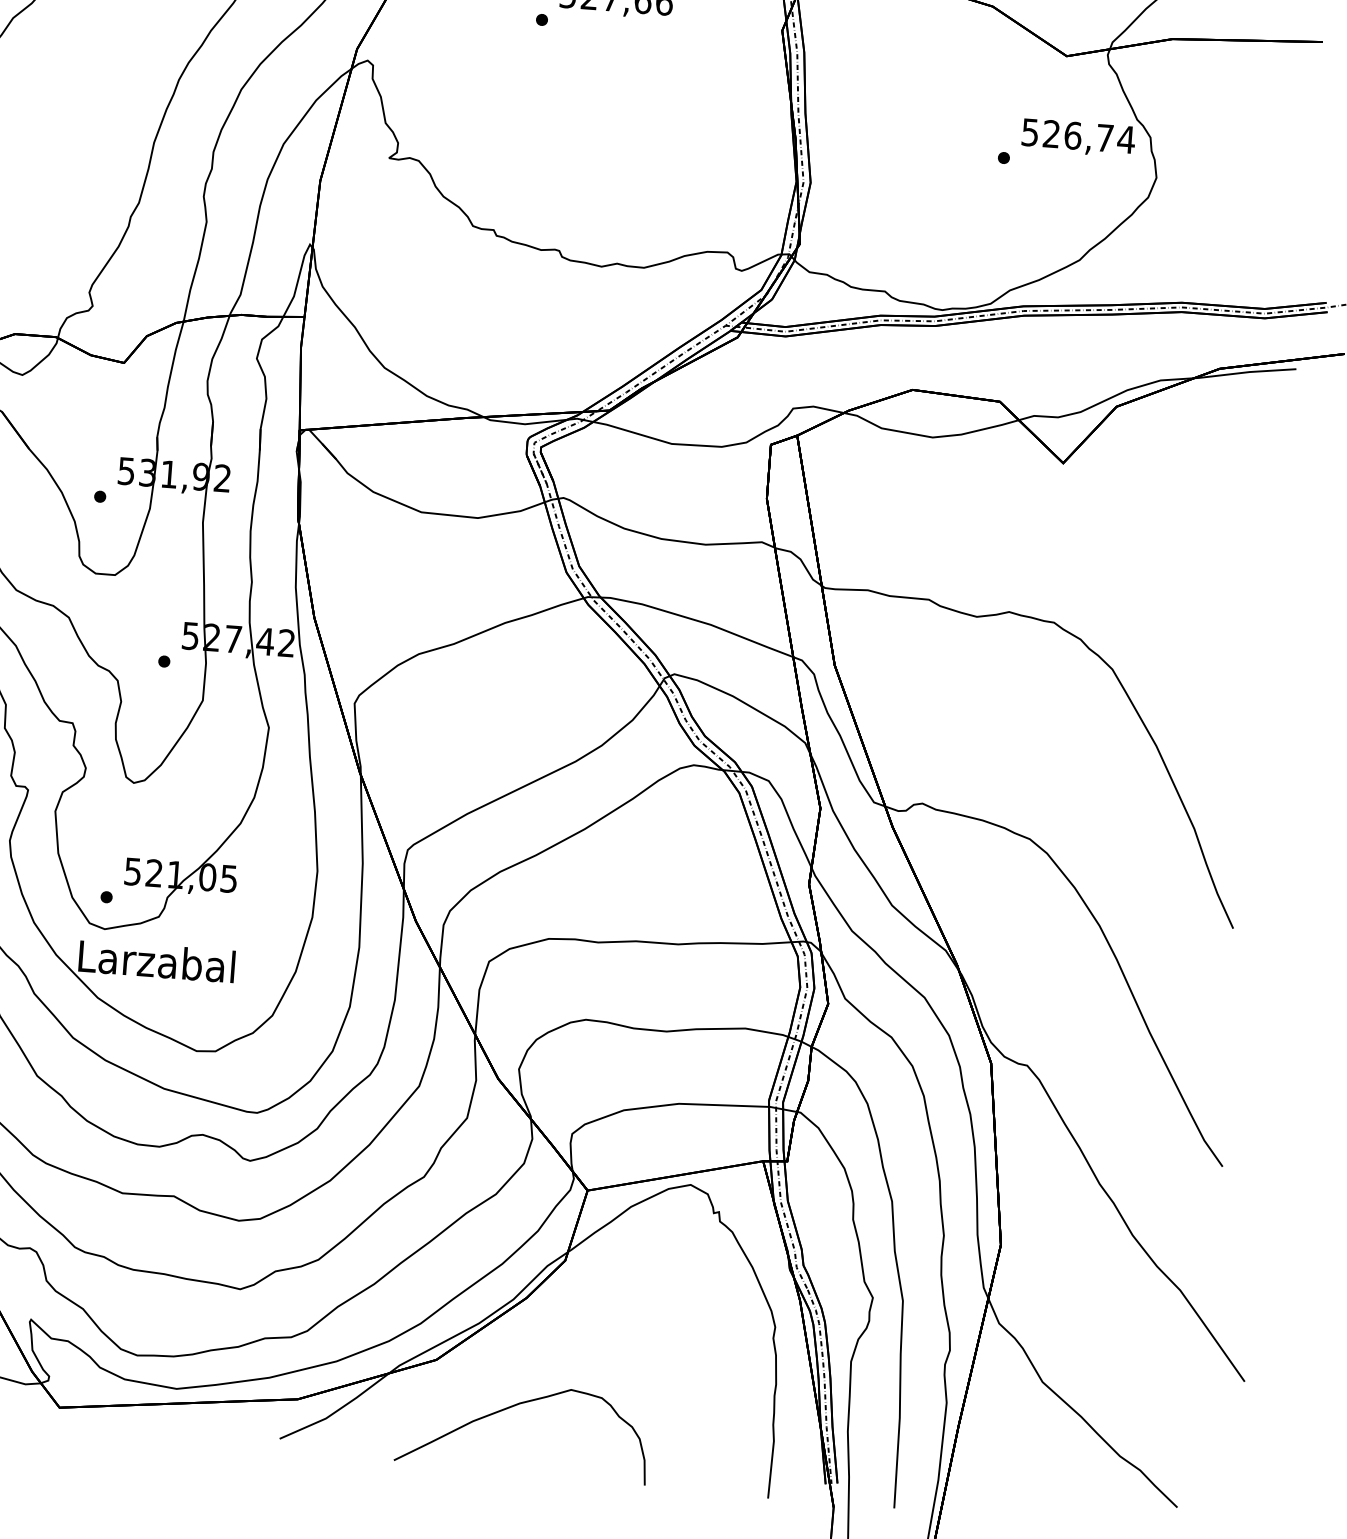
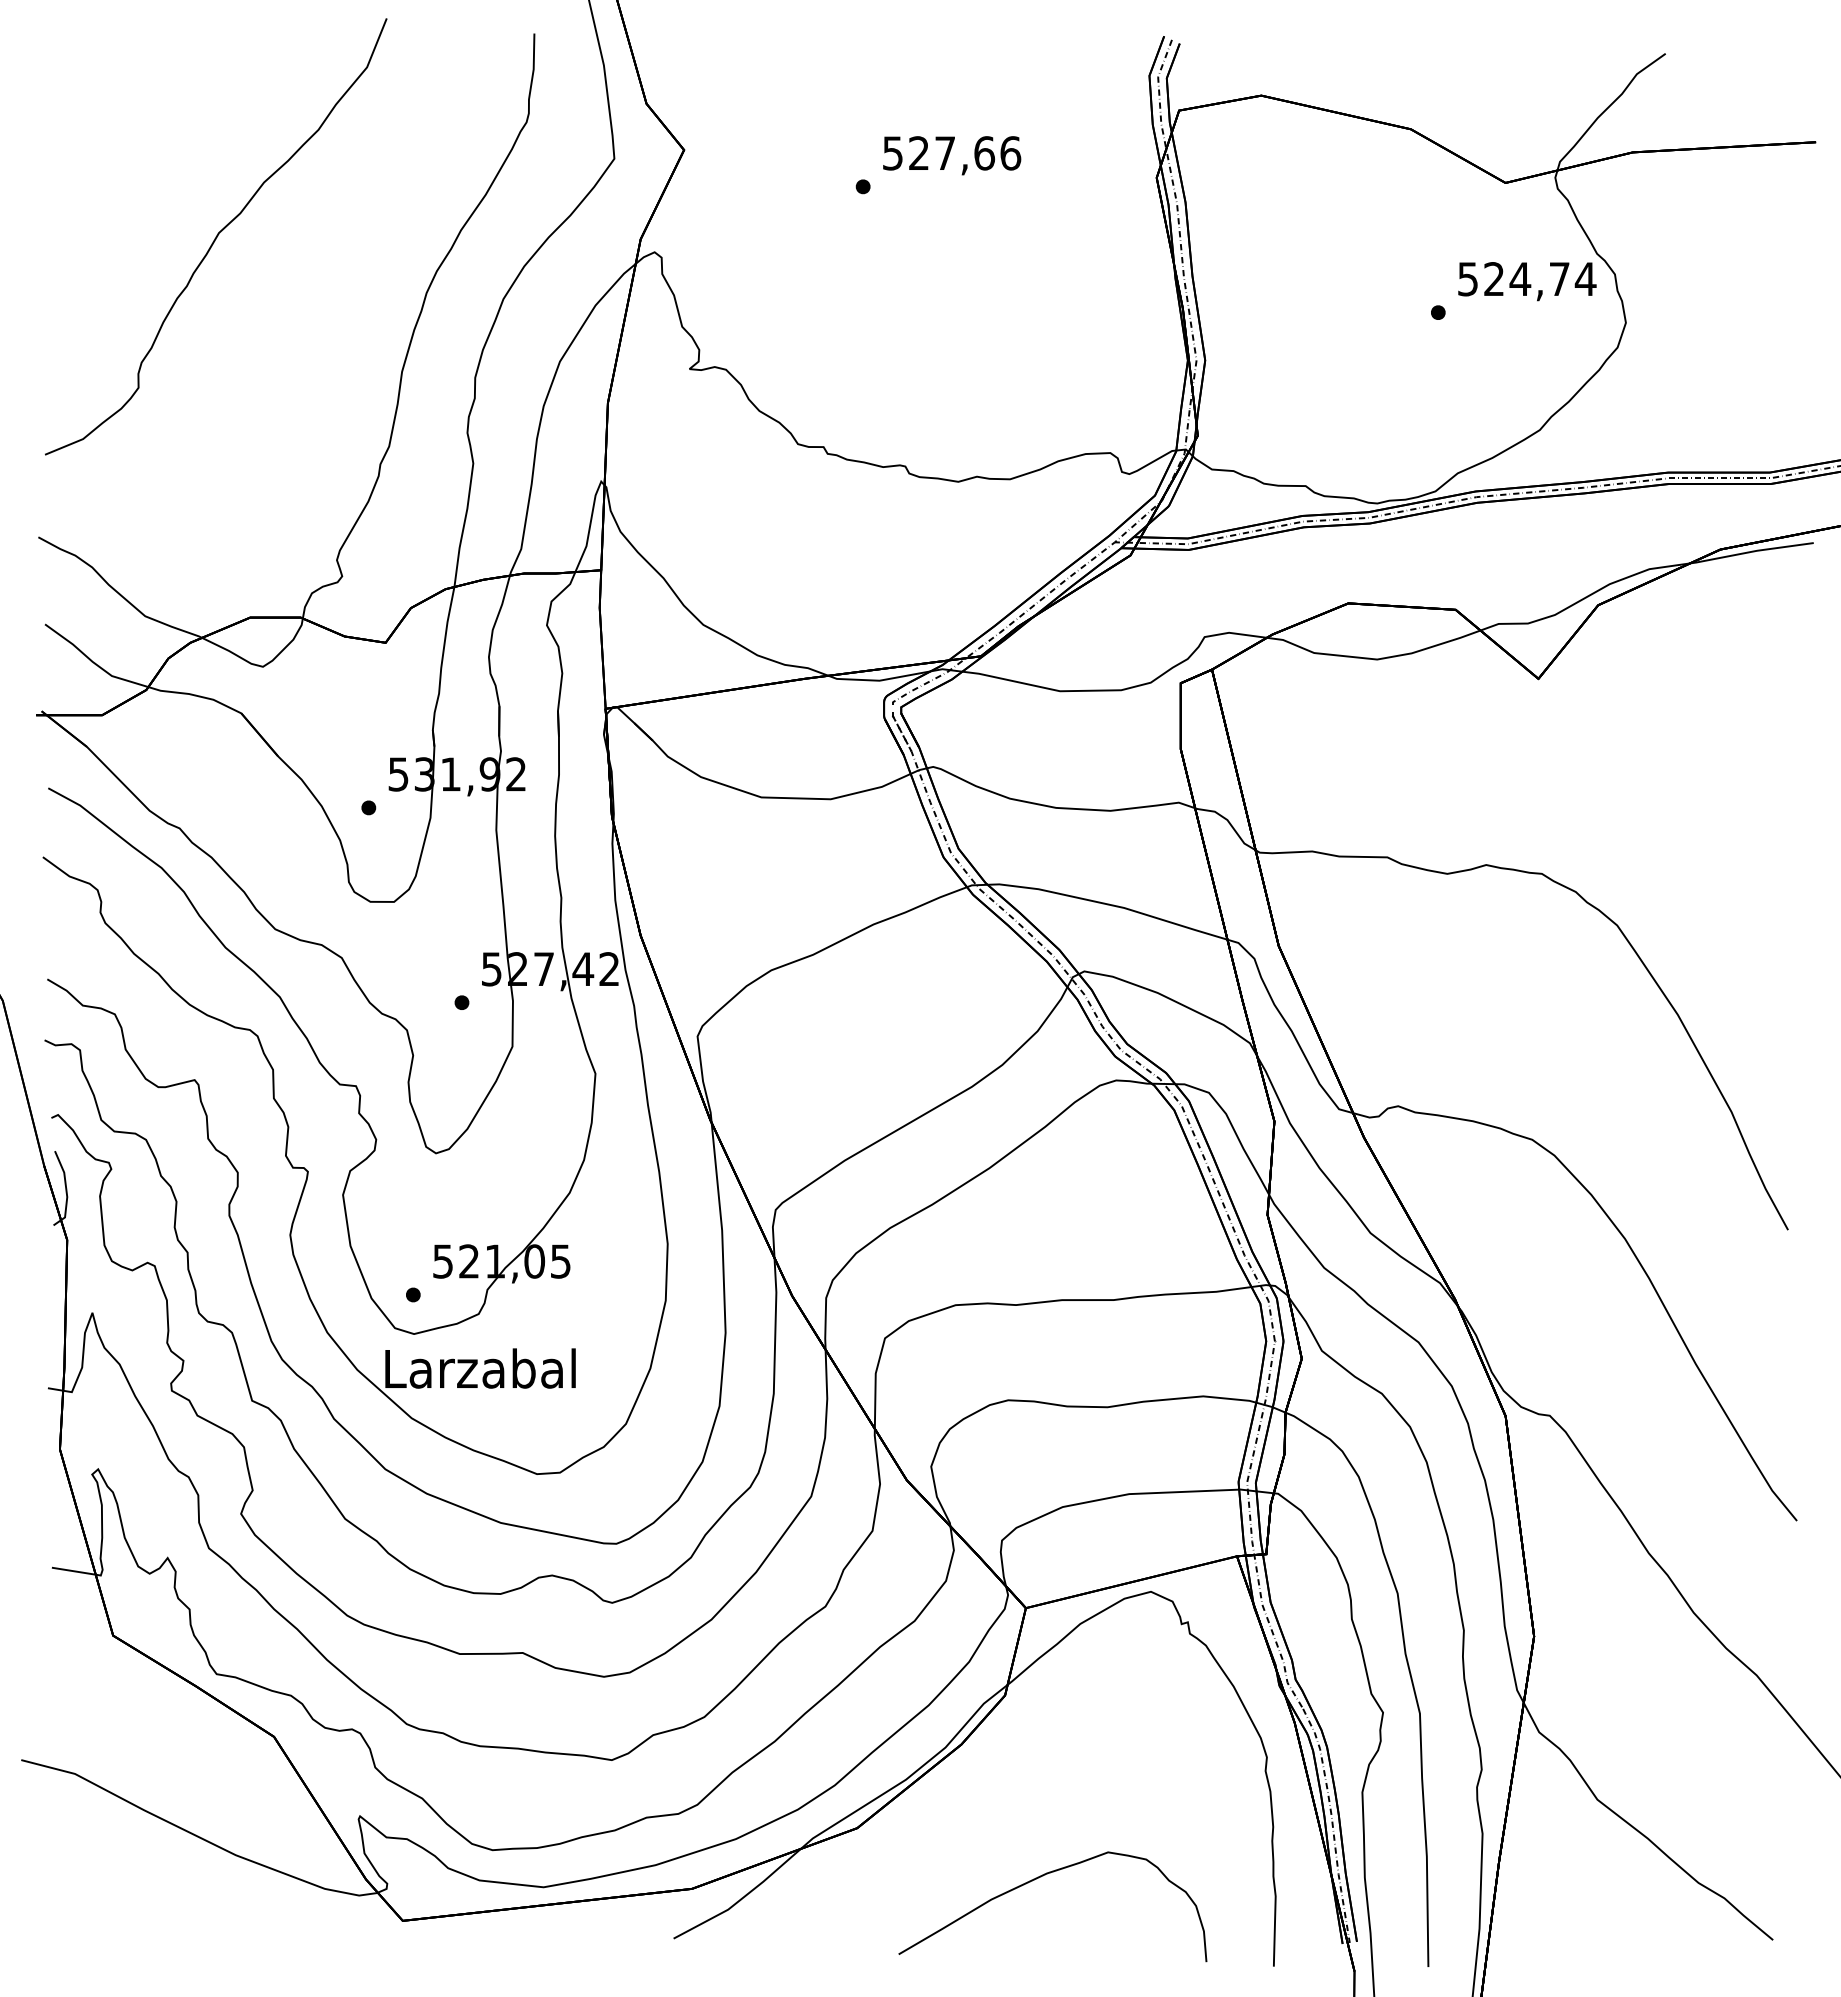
text: (1073, 135) -> (1520, 279), 526,74 -> 524,74
curve: (515, 1406) -> (1041, 1877), moved

